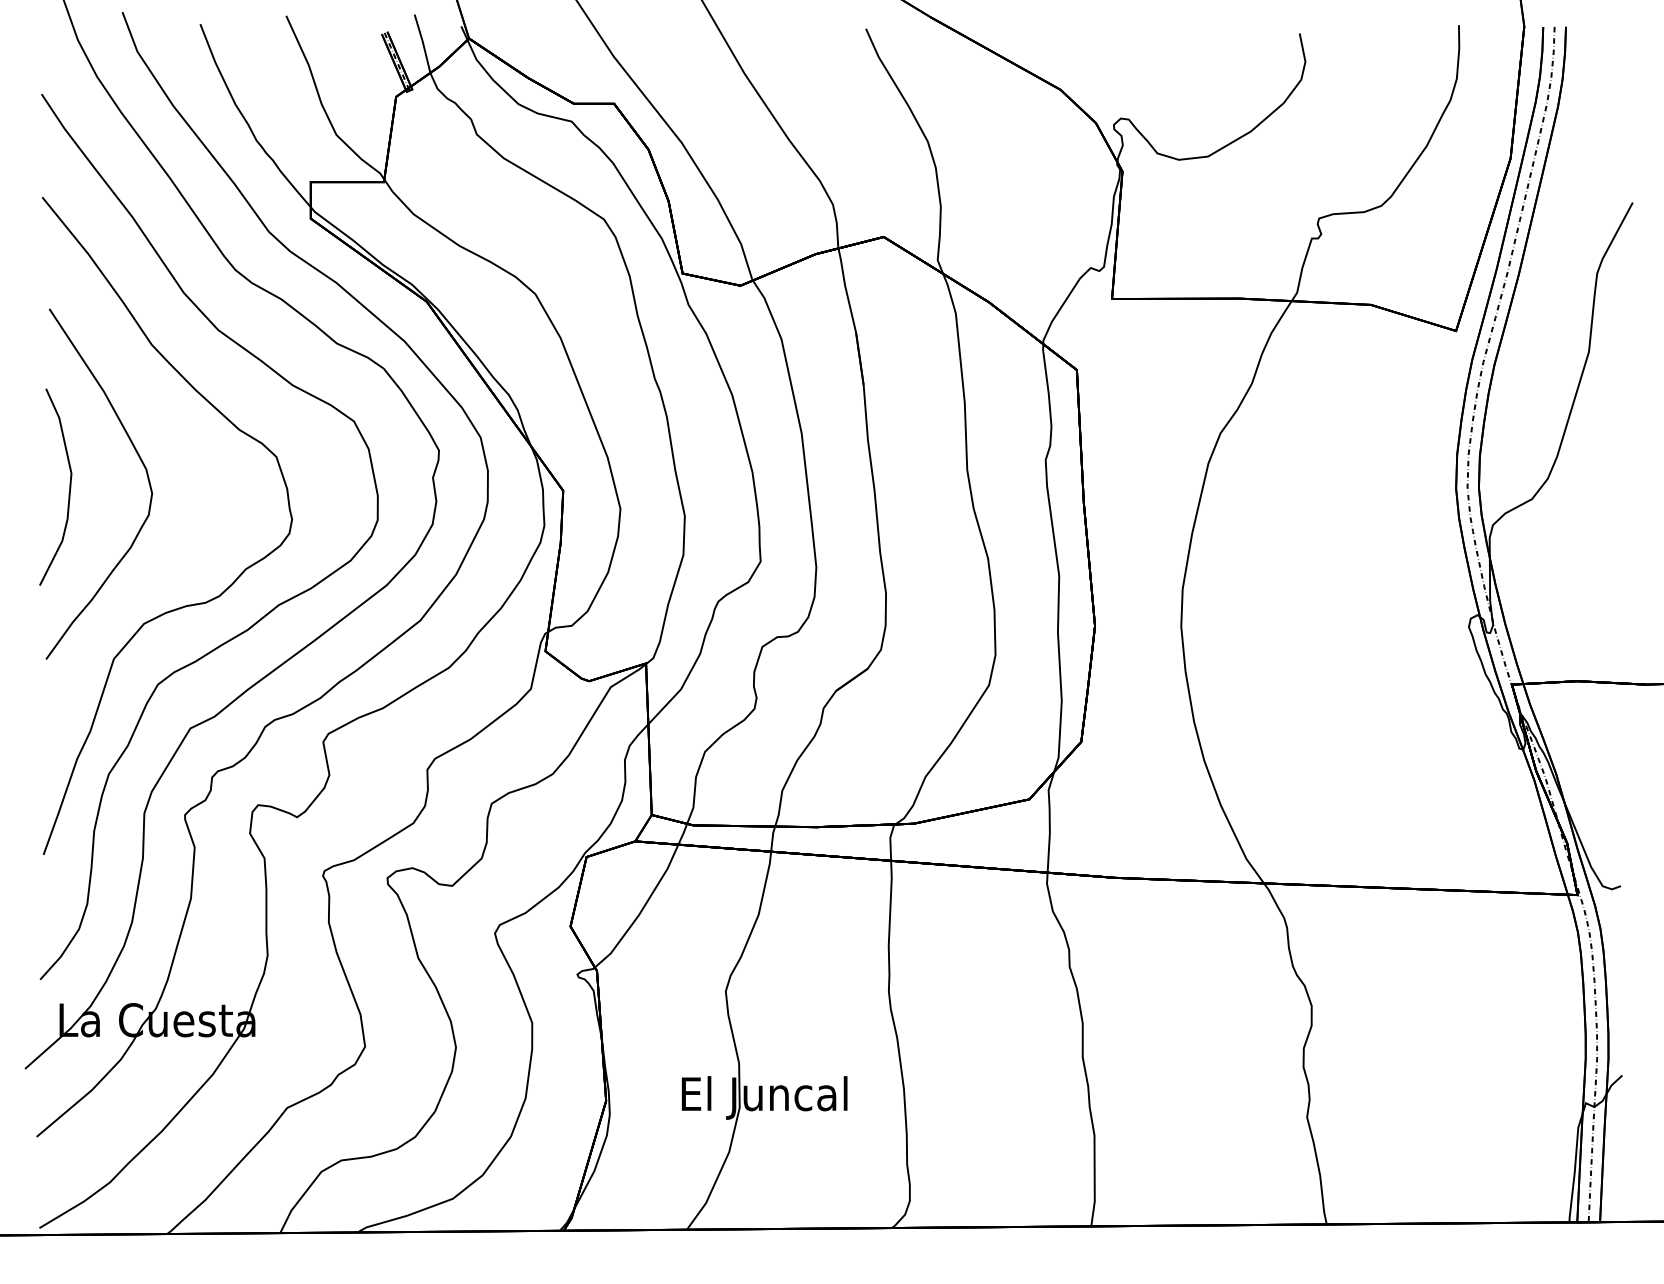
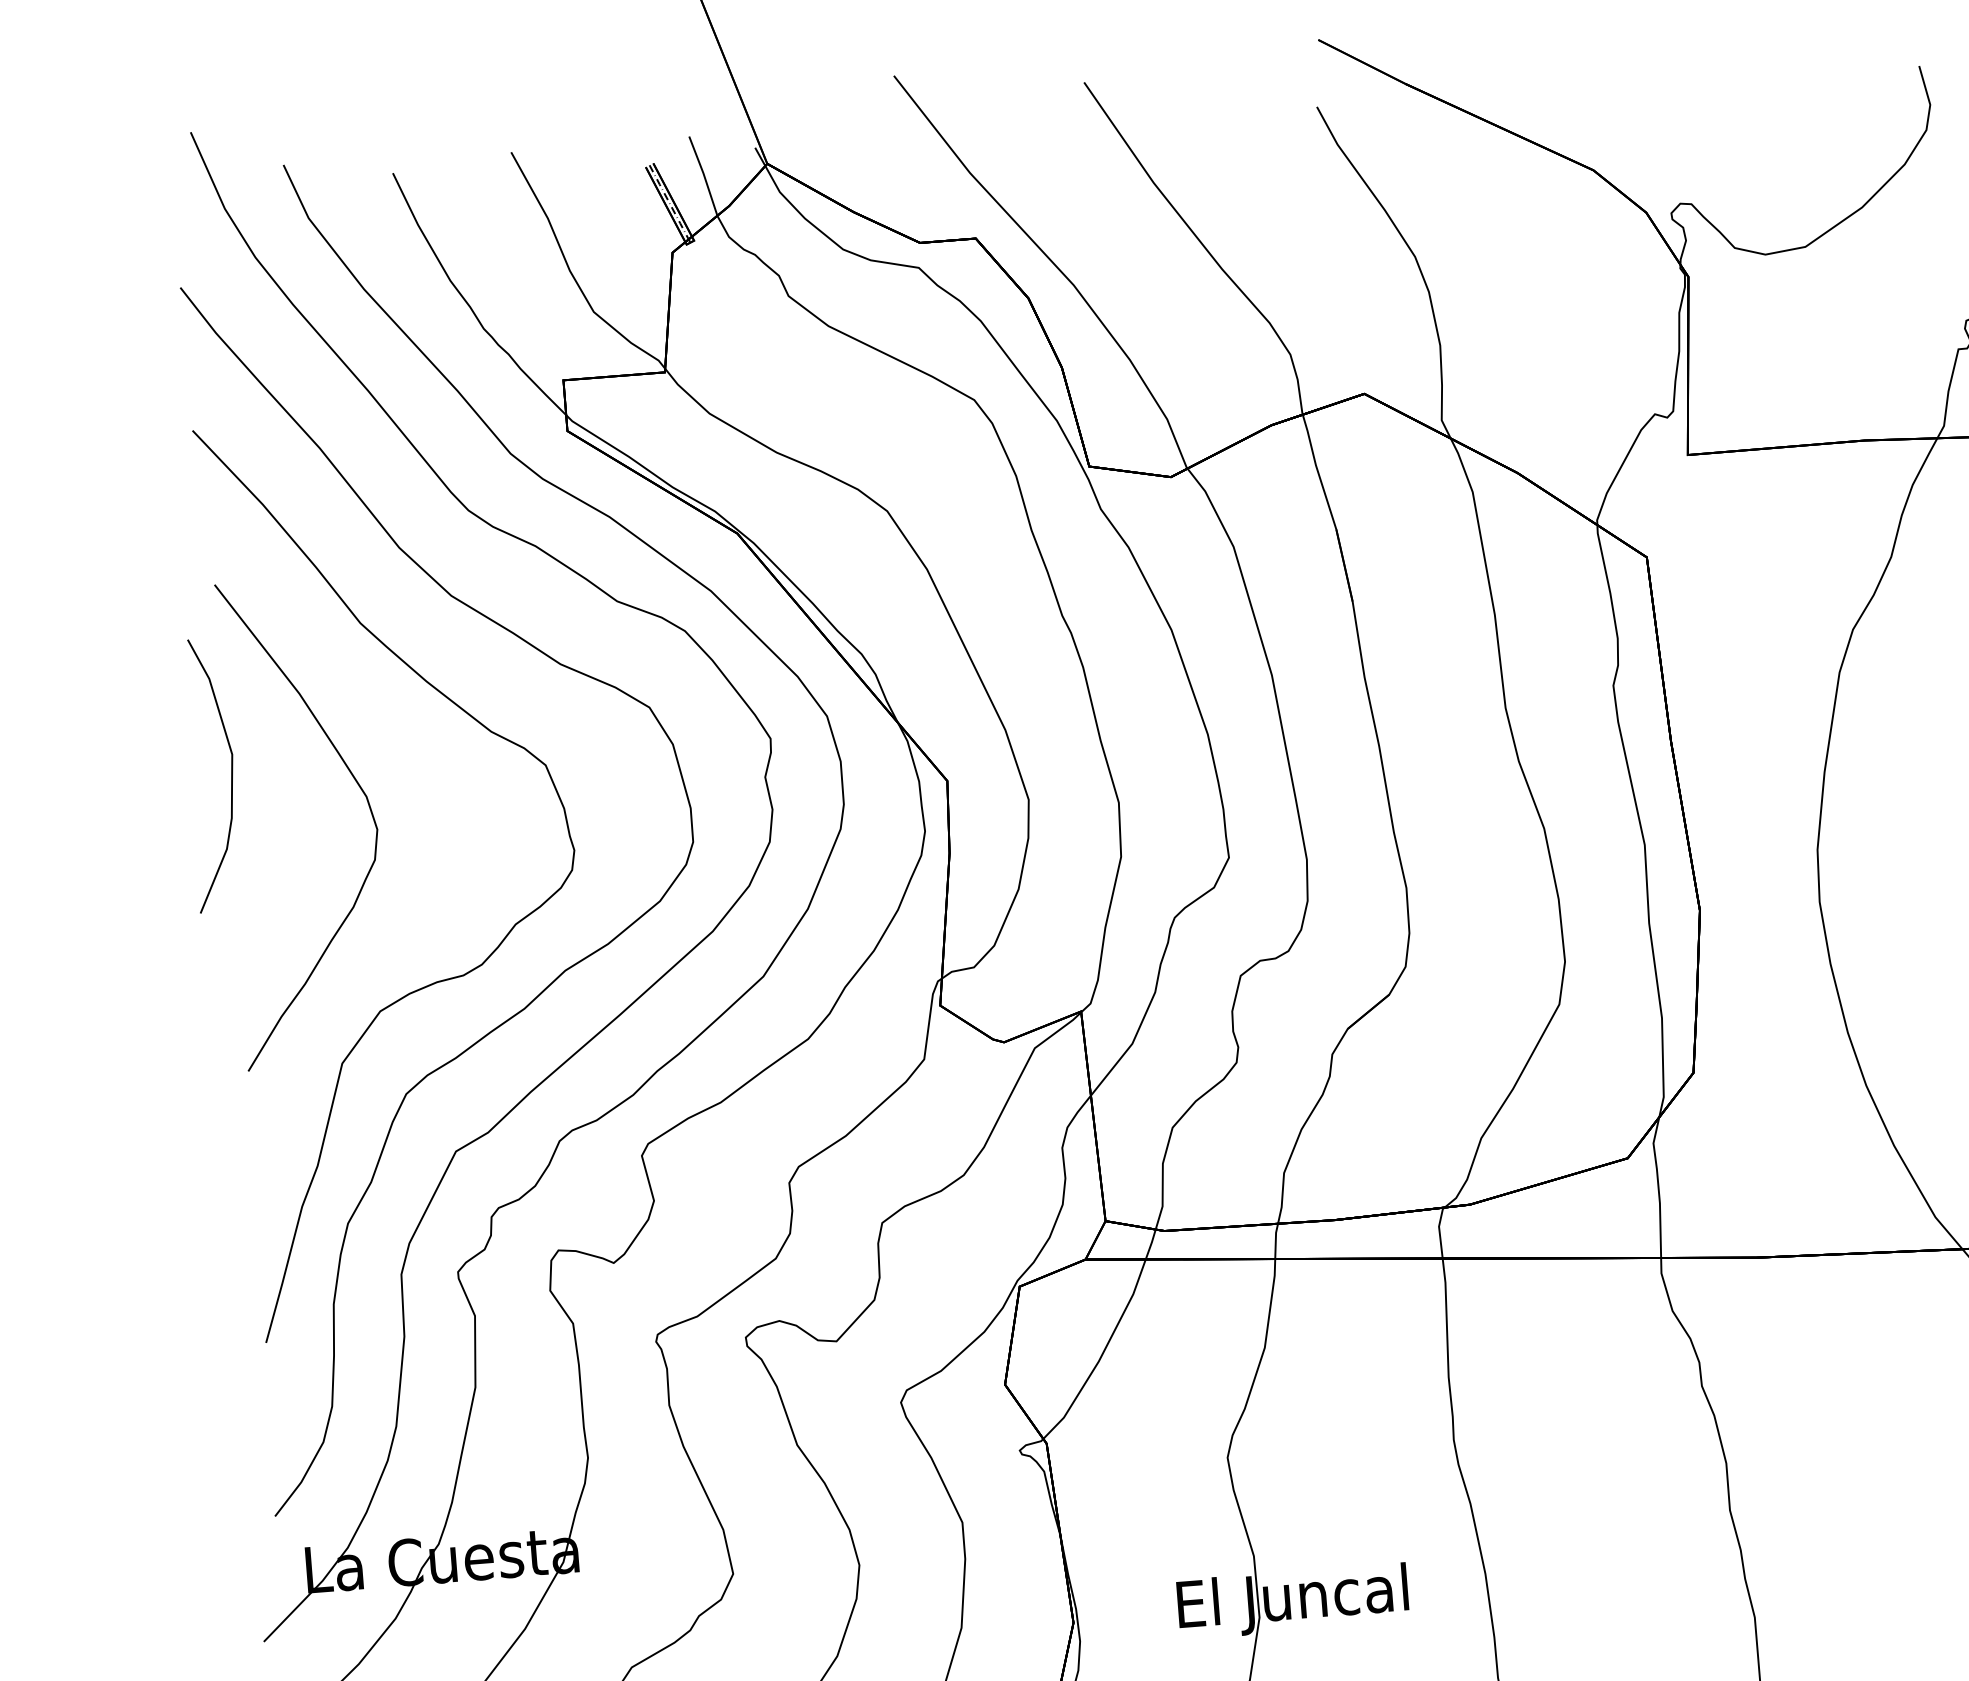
curve: (69, 486) -> (230, 772), moved

